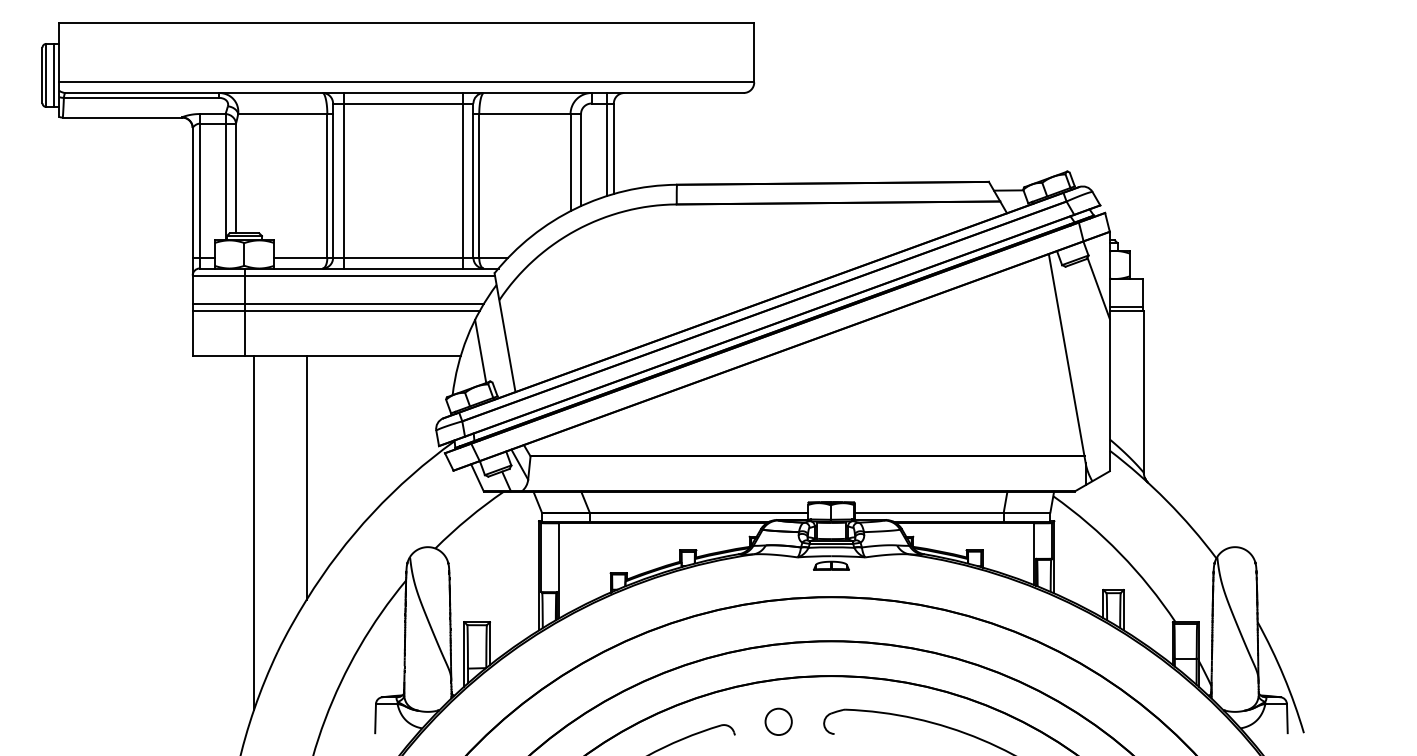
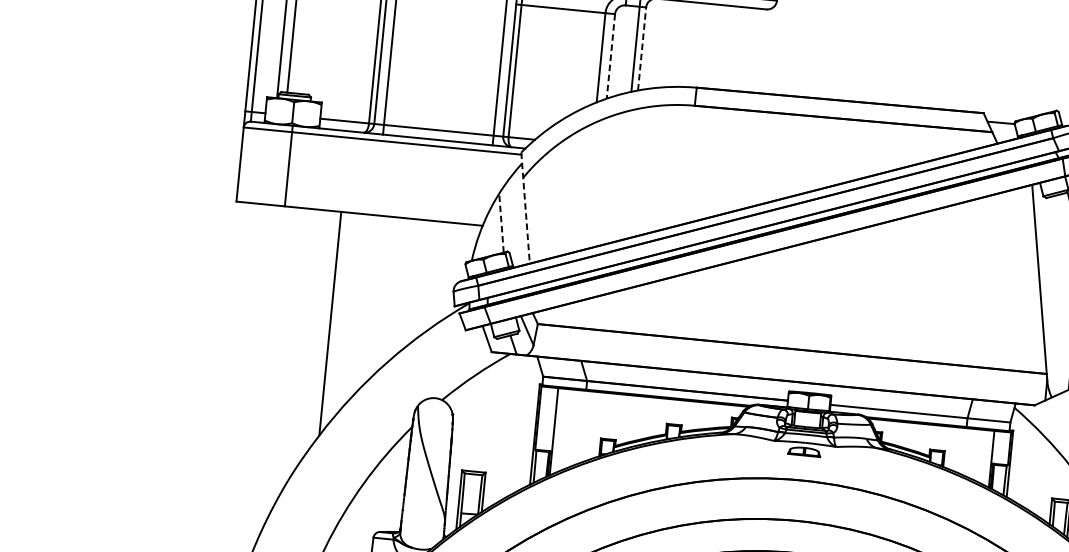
line: (613, 148) -> (641, 48), solid -> dashed
line: (581, 160) -> (611, 56), solid -> dashed
line: (338, 303) -> (375, 166), removed
line: (335, 310) -> (371, 172), removed
line: (505, 333) -> (525, 208), solid -> dashed
line: (480, 350) -> (501, 222), solid -> dashed
line: (254, 532) -> (277, 369), removed

